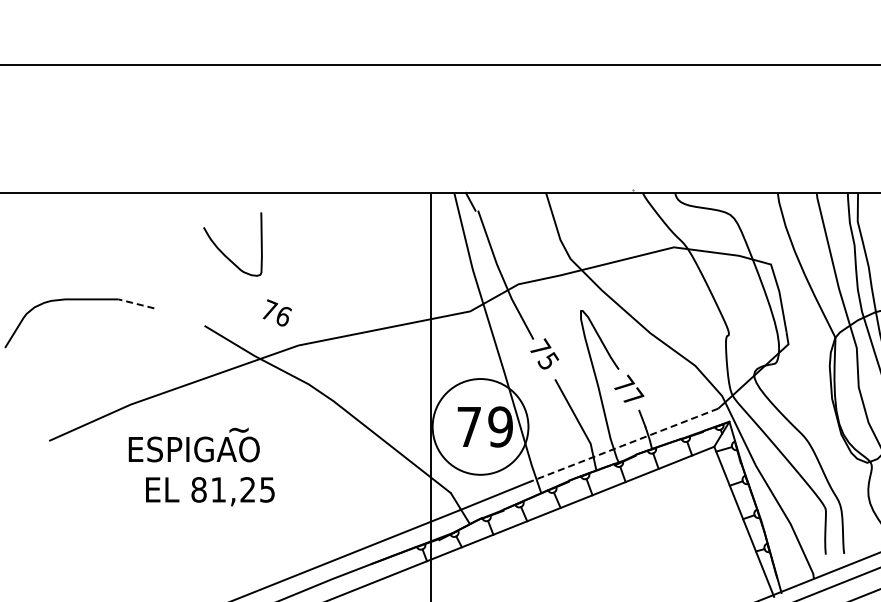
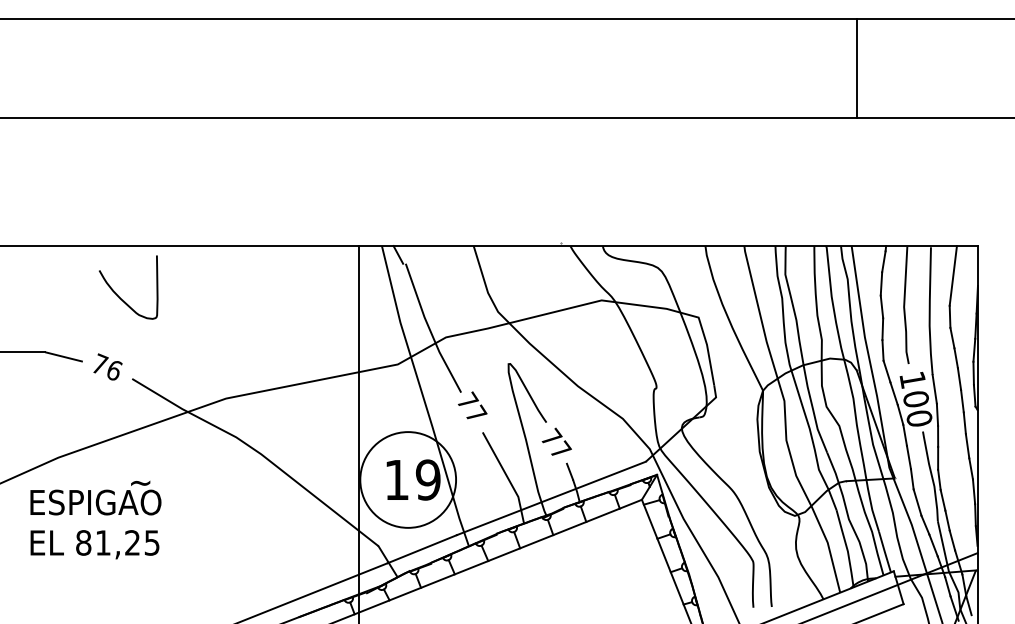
curve: (223, 253) -> (119, 296), moved
line: (135, 303) -> (63, 356), dashed -> solid
text: (276, 312) -> (107, 366), moved
text: (548, 360) -> (476, 413), 75 -> 77
text: (468, 426) -> (396, 479), 79 -> 19
text: (193, 444) -> (95, 497), moved
line: (623, 445) -> (551, 498), dashed -> solid
text: (209, 491) -> (94, 544), moved

